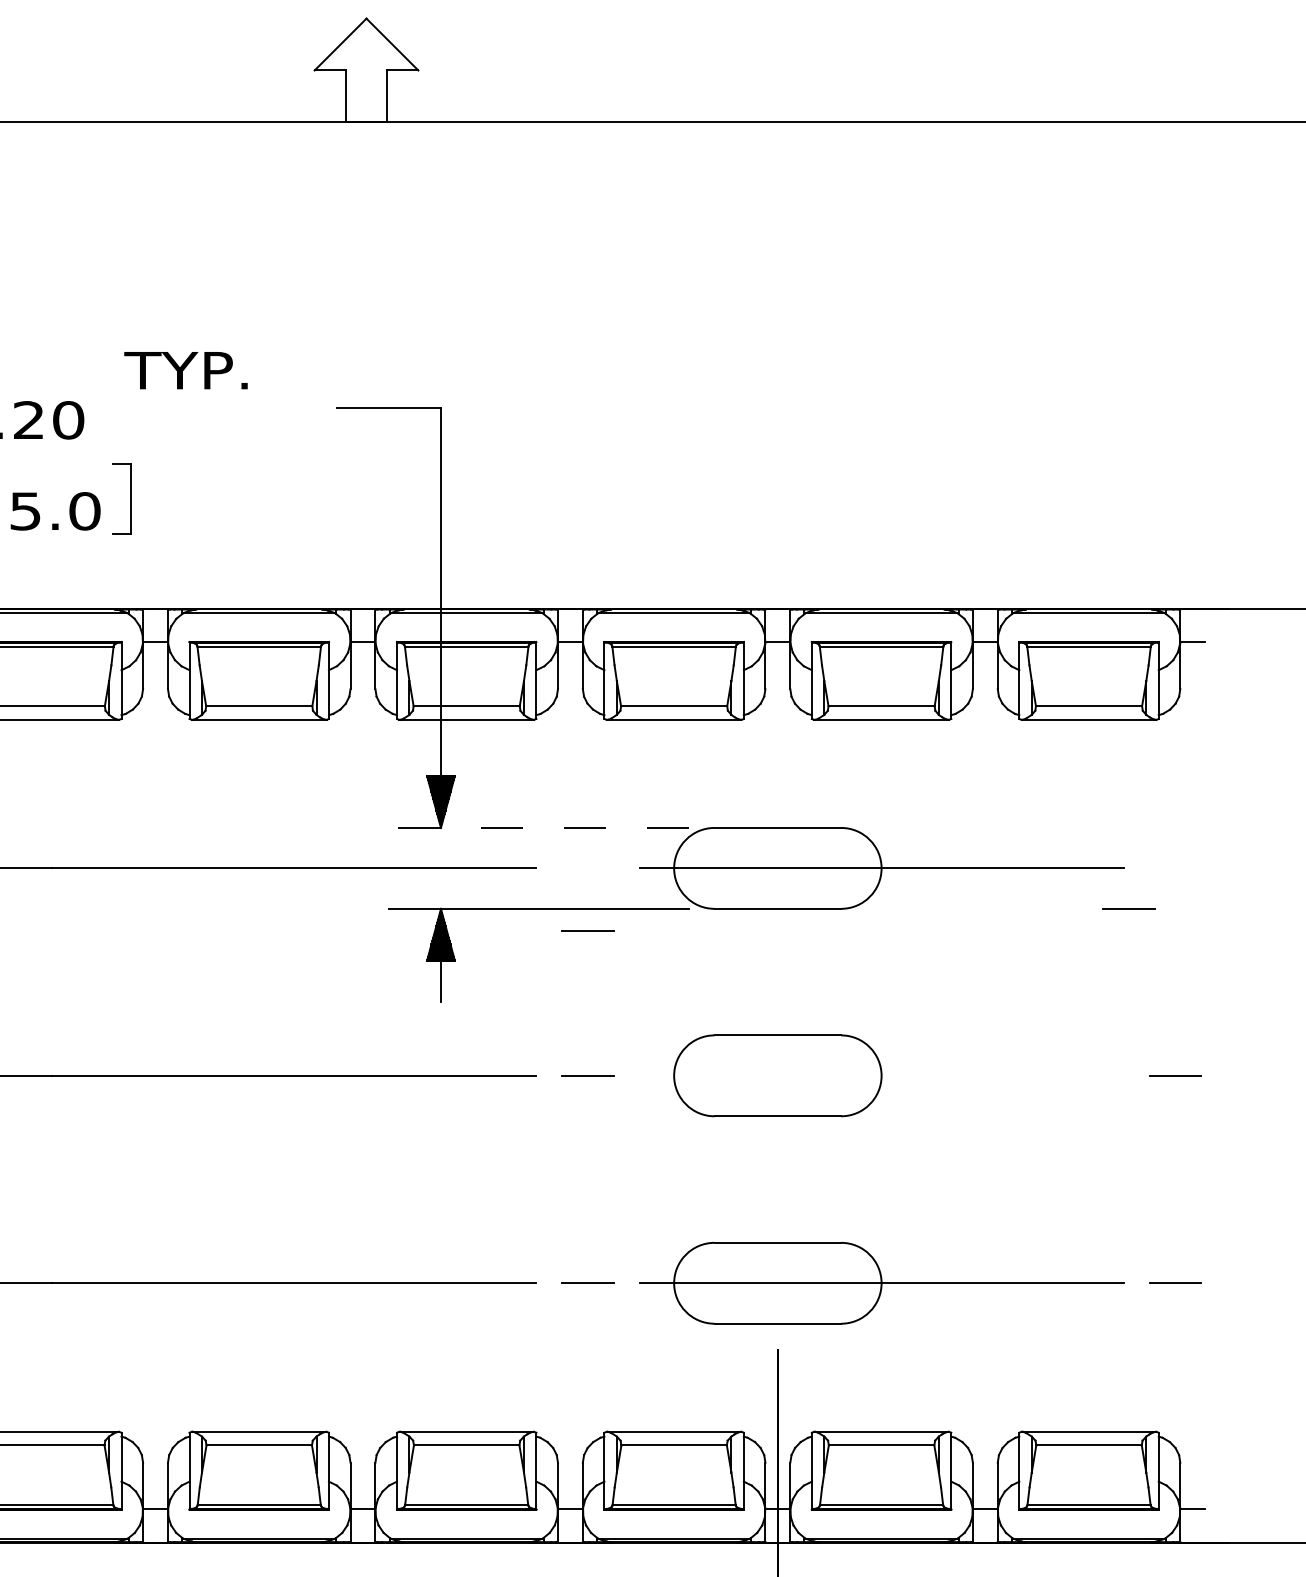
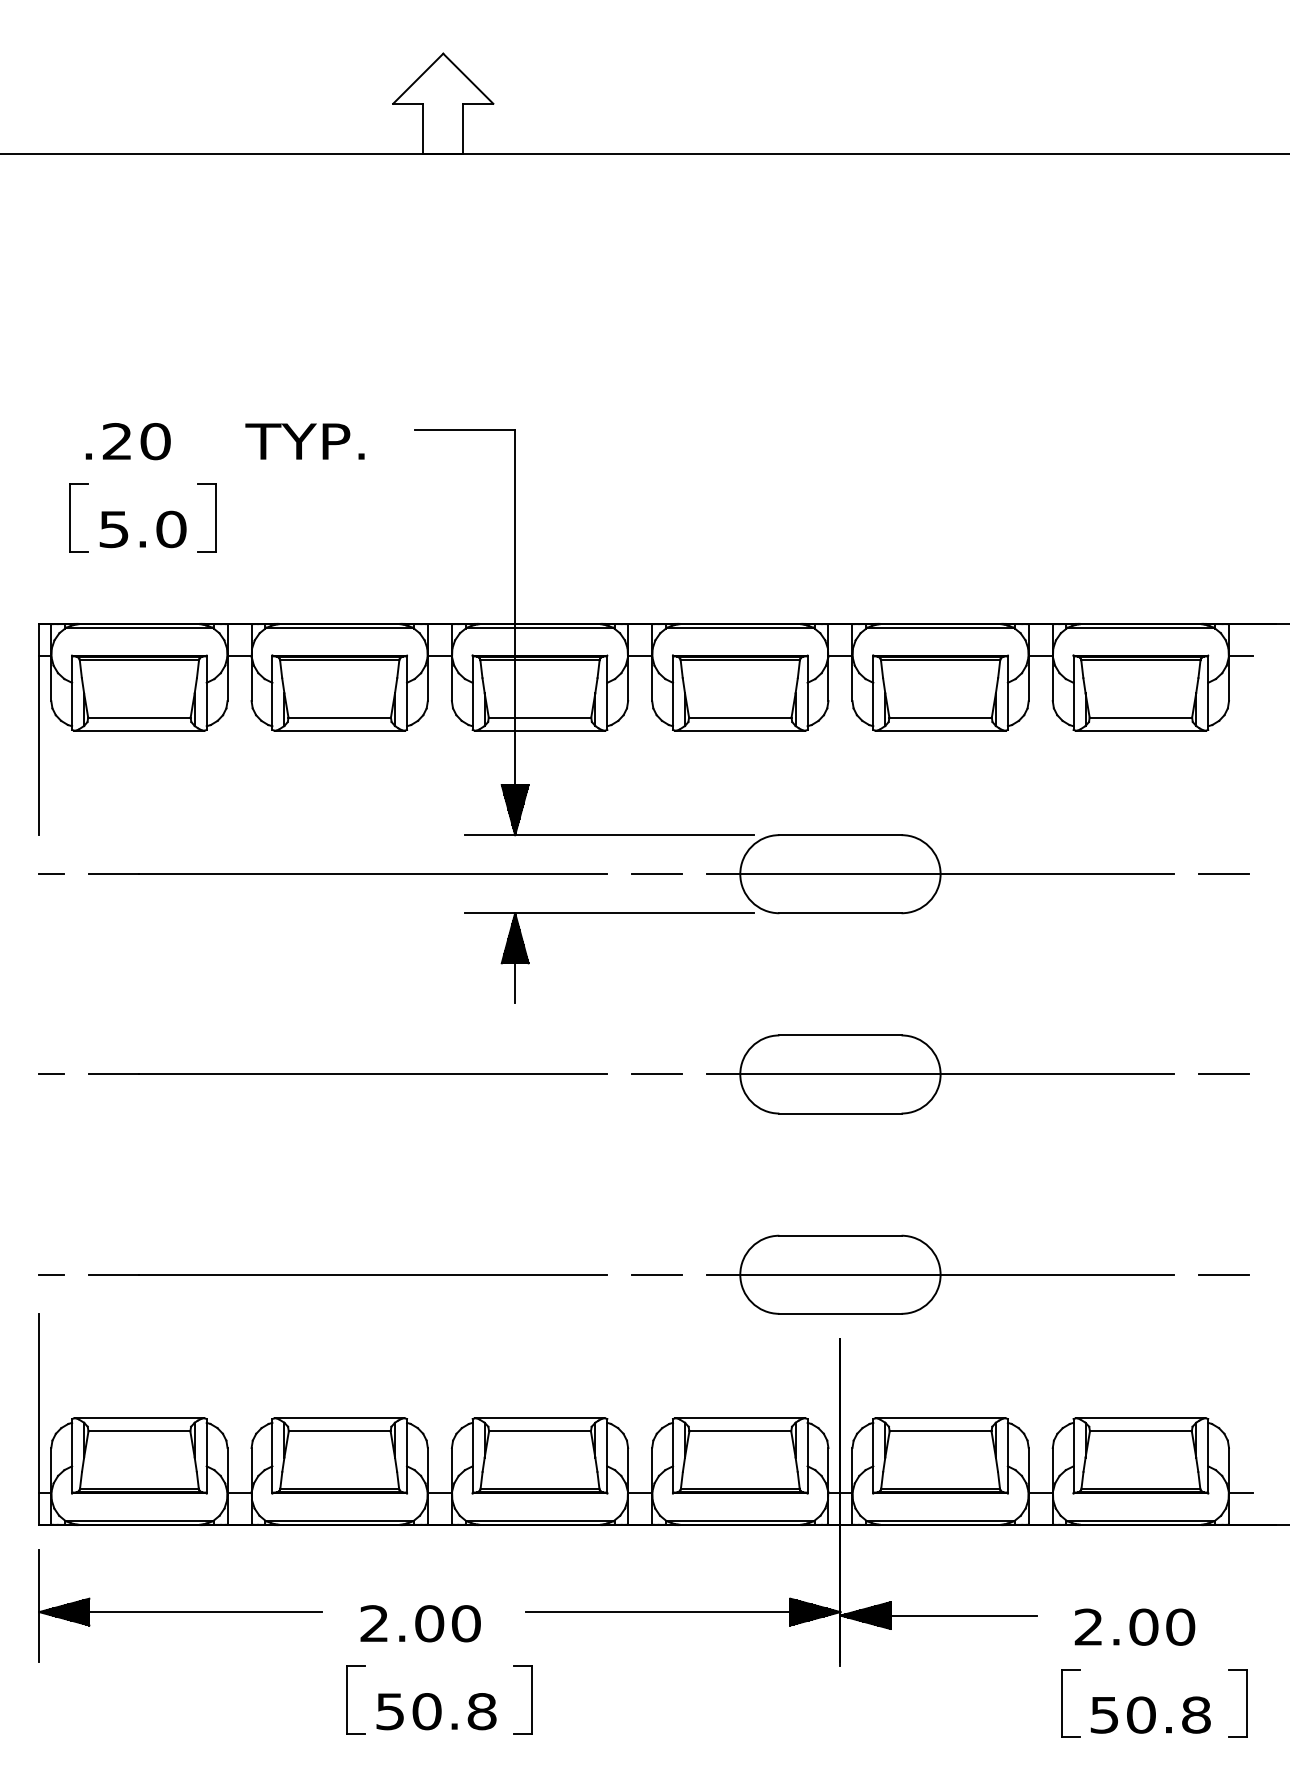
text: (185, 370) -> (304, 441), moved
line: (538, 828) -> (609, 835), dashed -> solid
line: (1127, 908) -> (1223, 873), moved
line: (587, 929) -> (656, 873), moved
line: (881, 1075) -> (940, 1074), added

